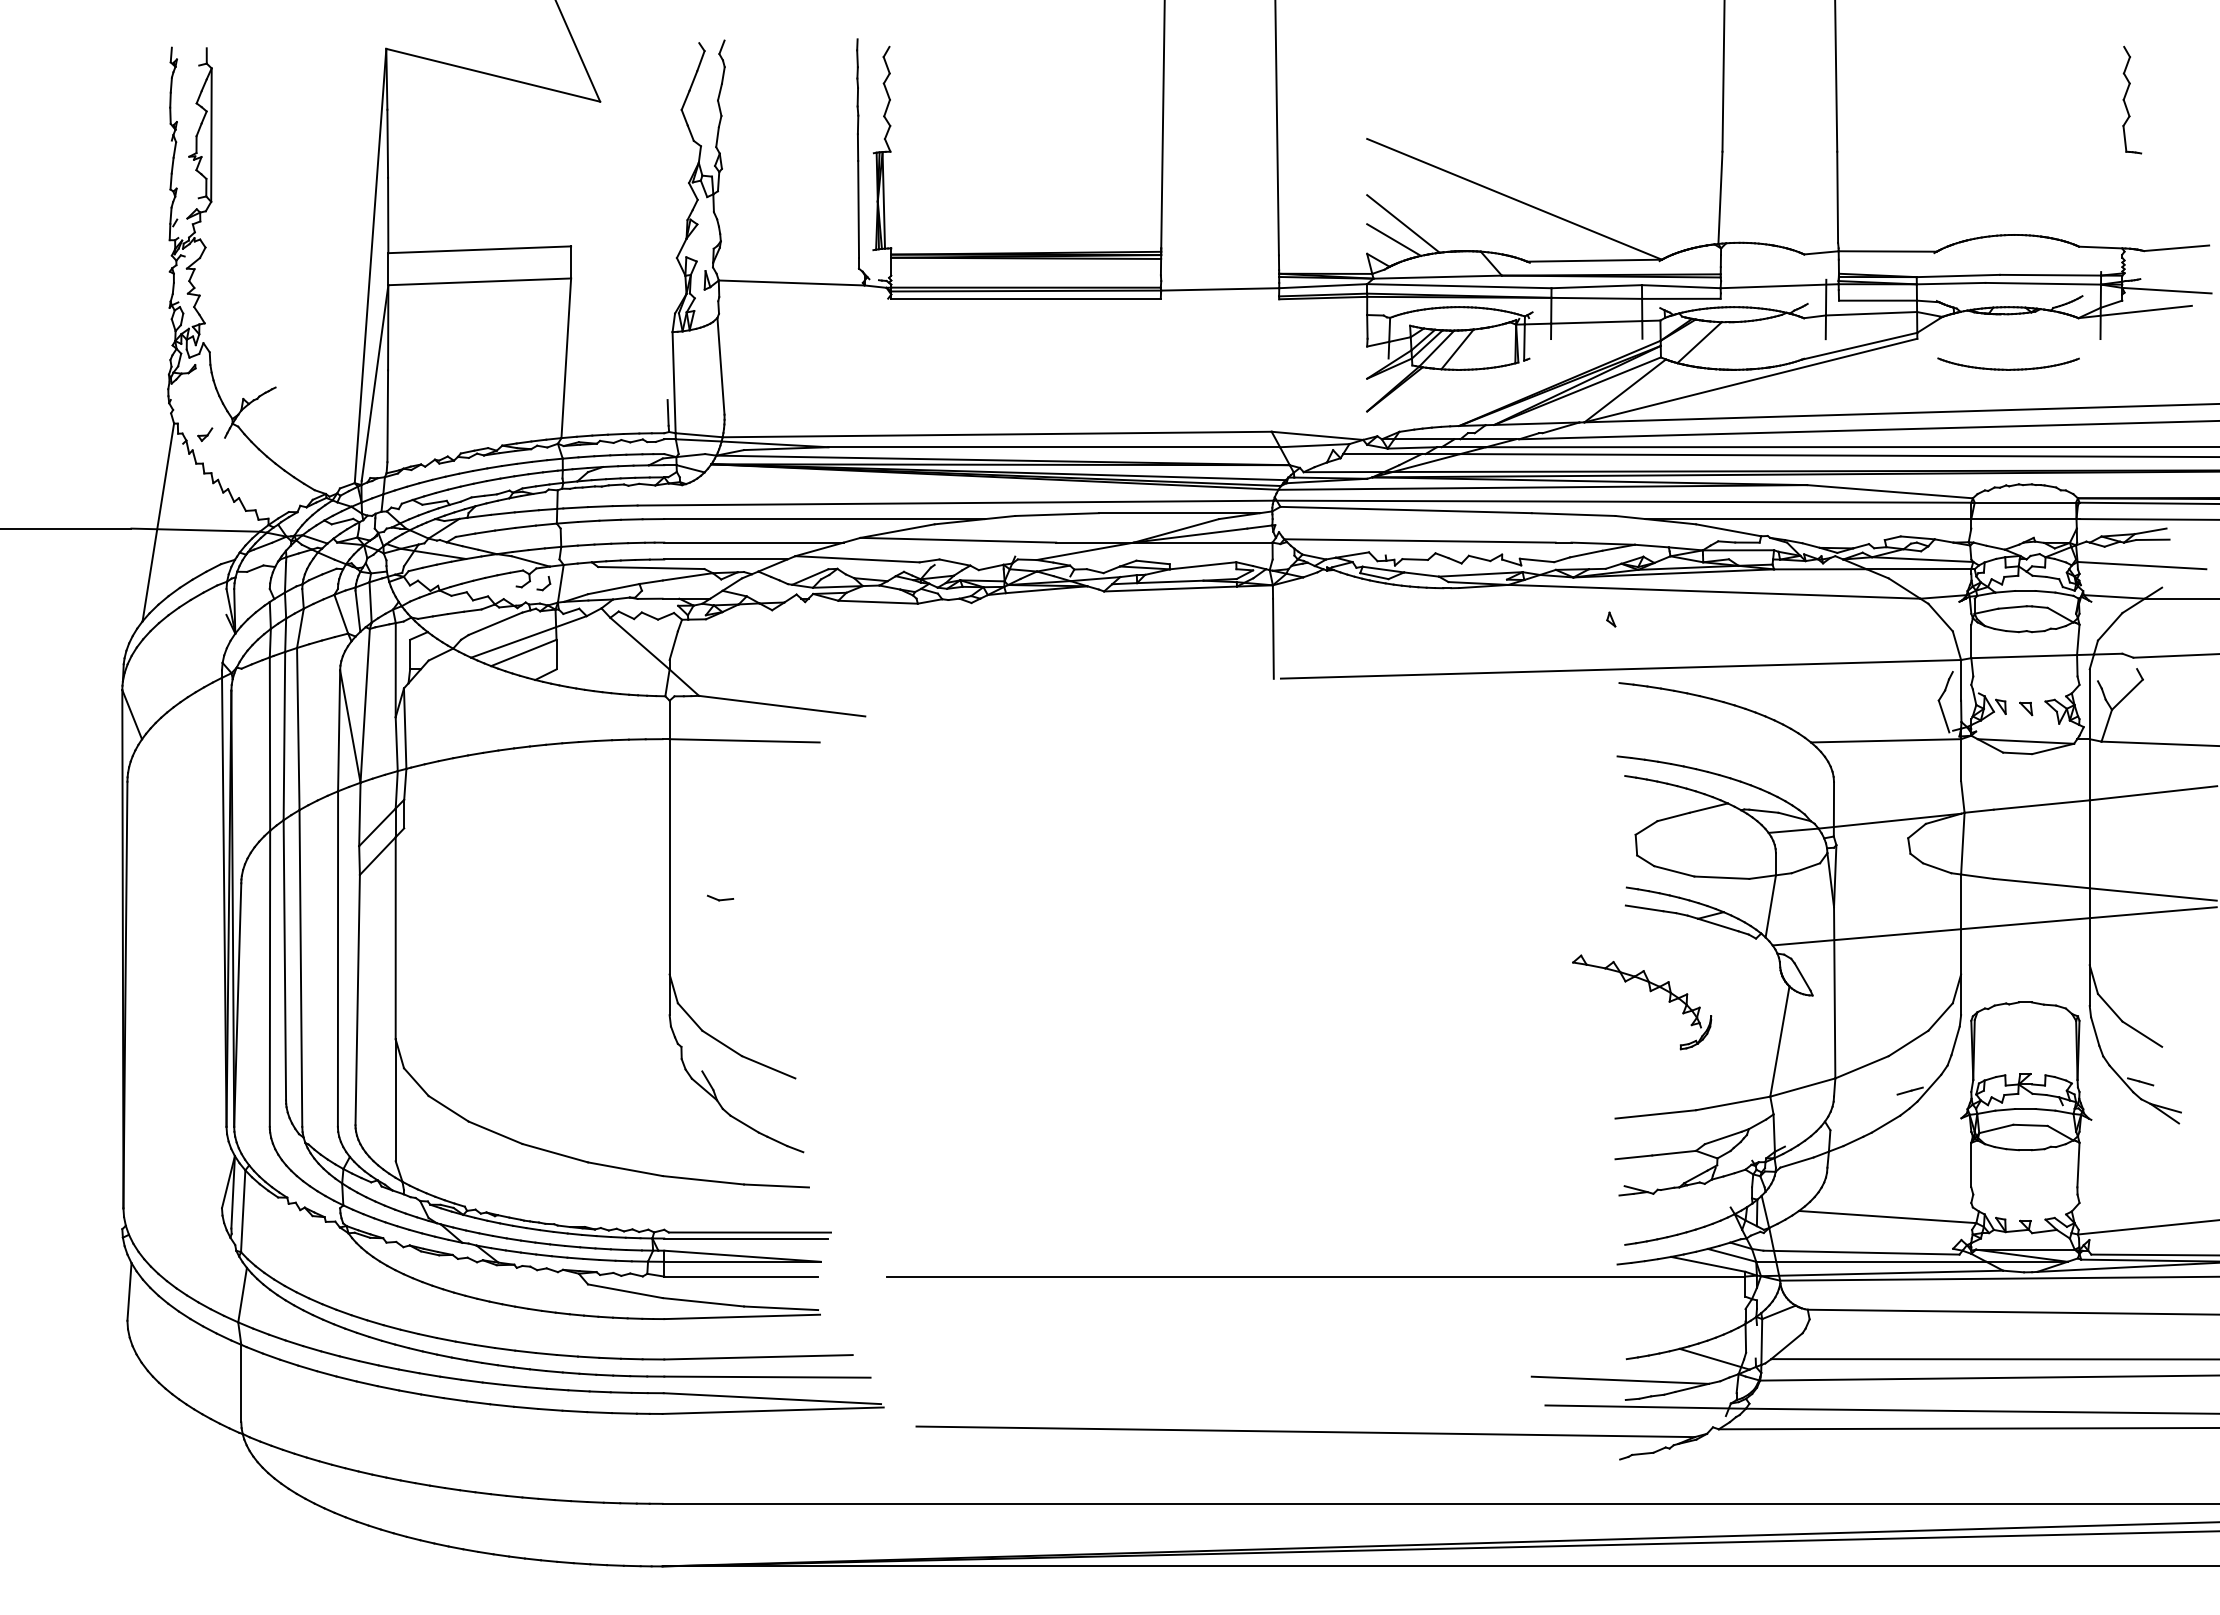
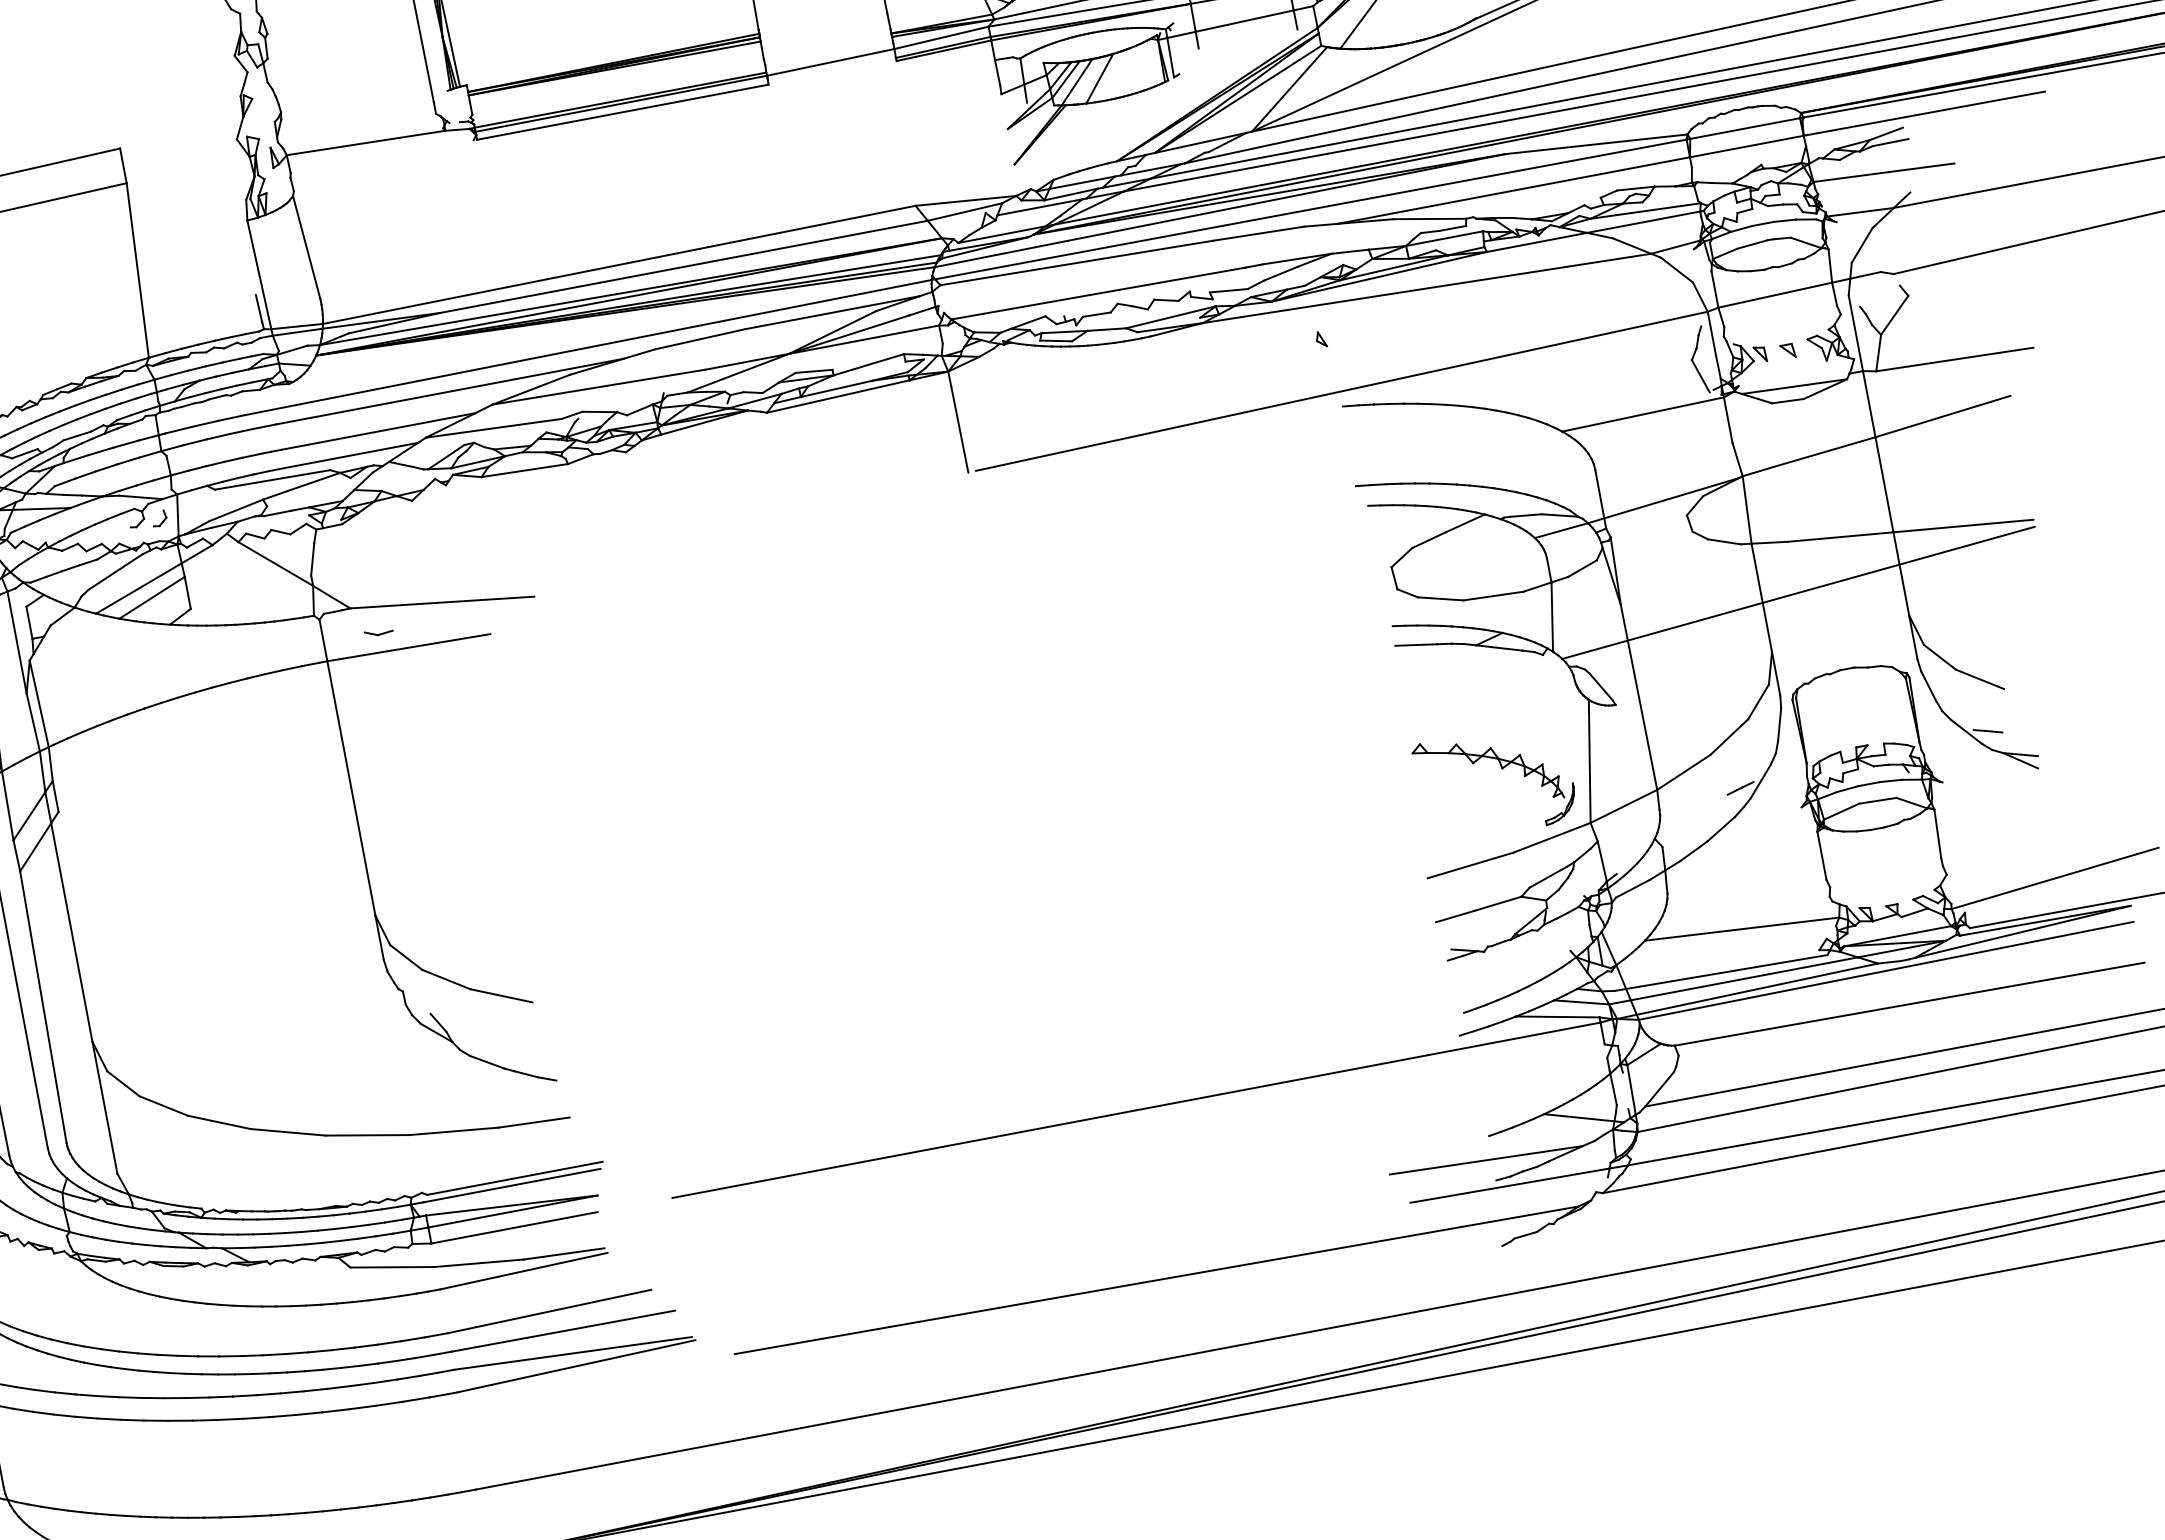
part: (720, 897) -> (378, 631), moved
part: (1650, 992) -> (1502, 769), moved

